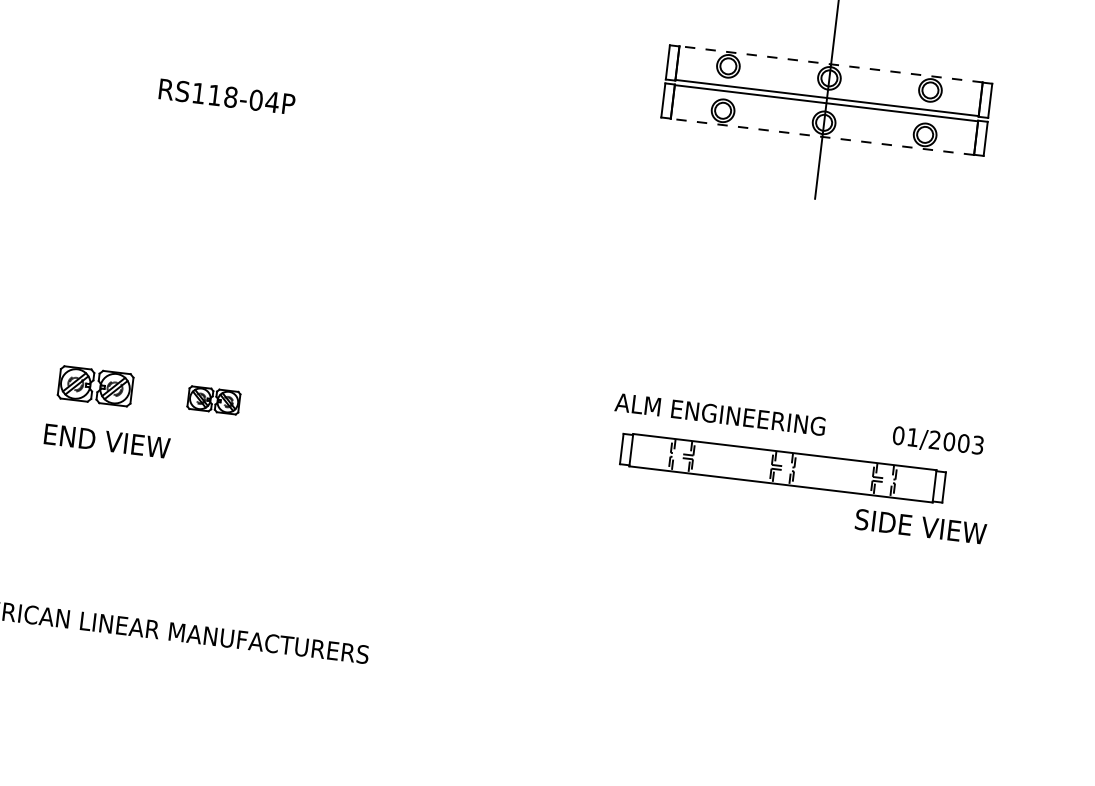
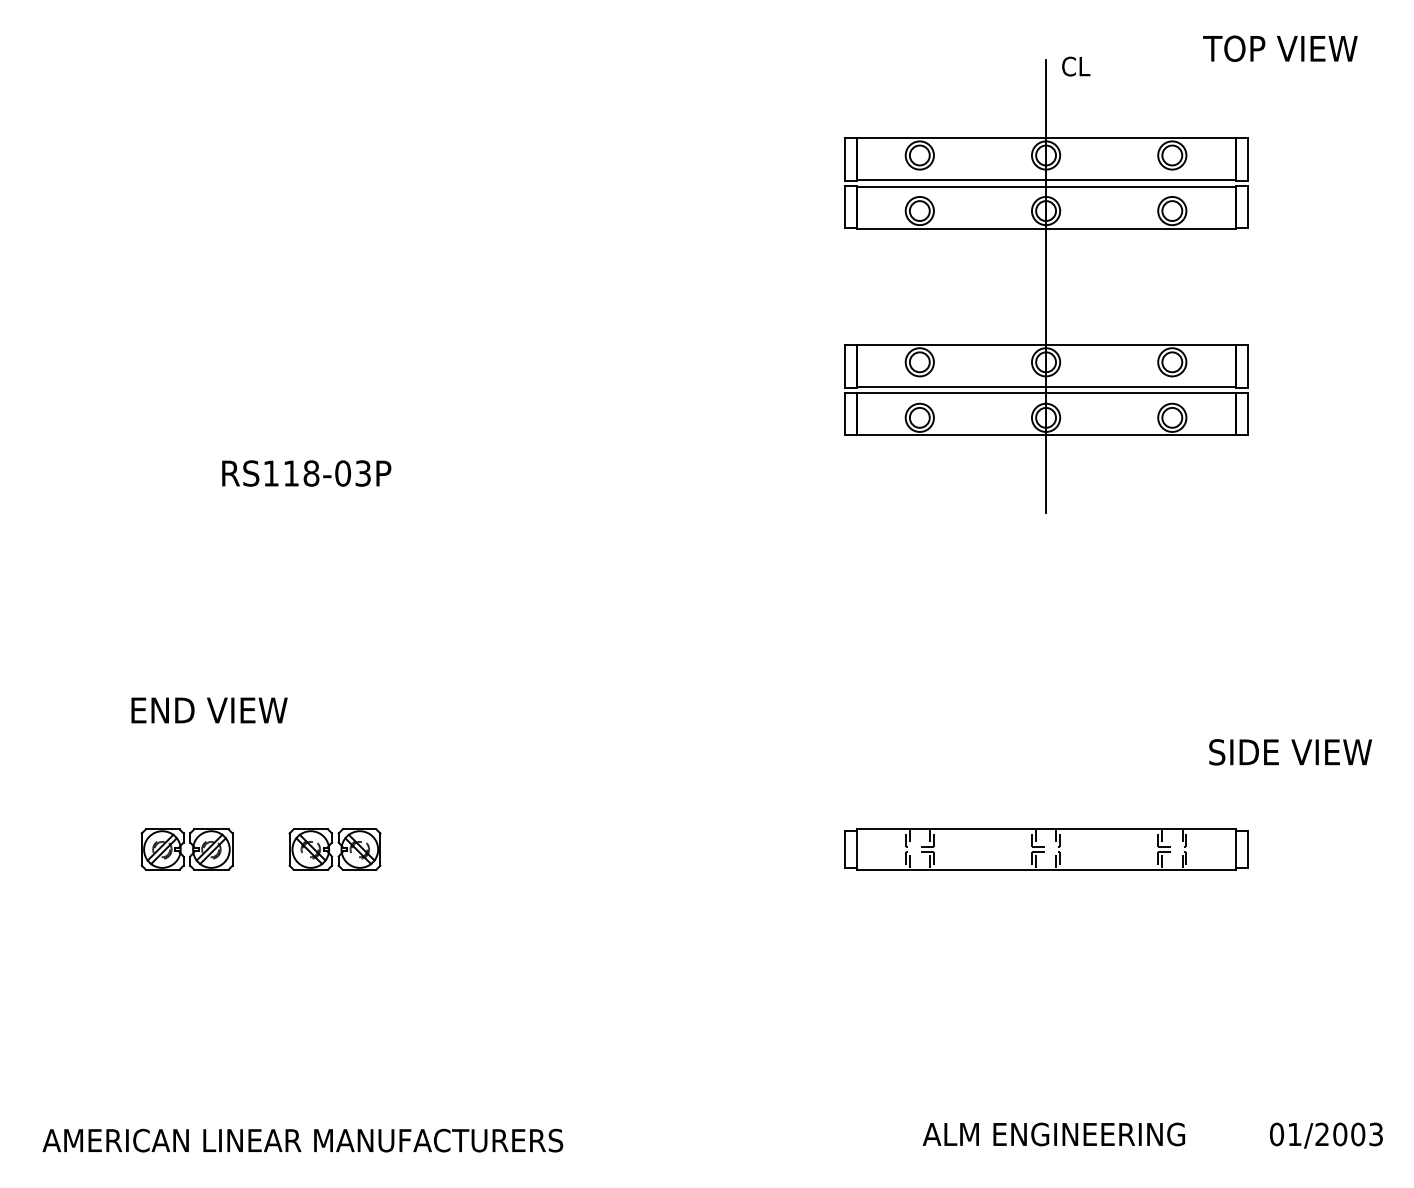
line: (830, 64) -> (1045, 344), dashed -> solid
text: (271, 102) -> (362, 473), RS118-04P -> RS118-03P
line: (821, 136) -> (1045, 435), dashed -> solid
part: (213, 400) -> (334, 849), size x1.43
text: (799, 424) -> (1152, 1135), moved
text: (107, 441) -> (209, 710), moved
text: (920, 526) -> (1290, 752), moved

